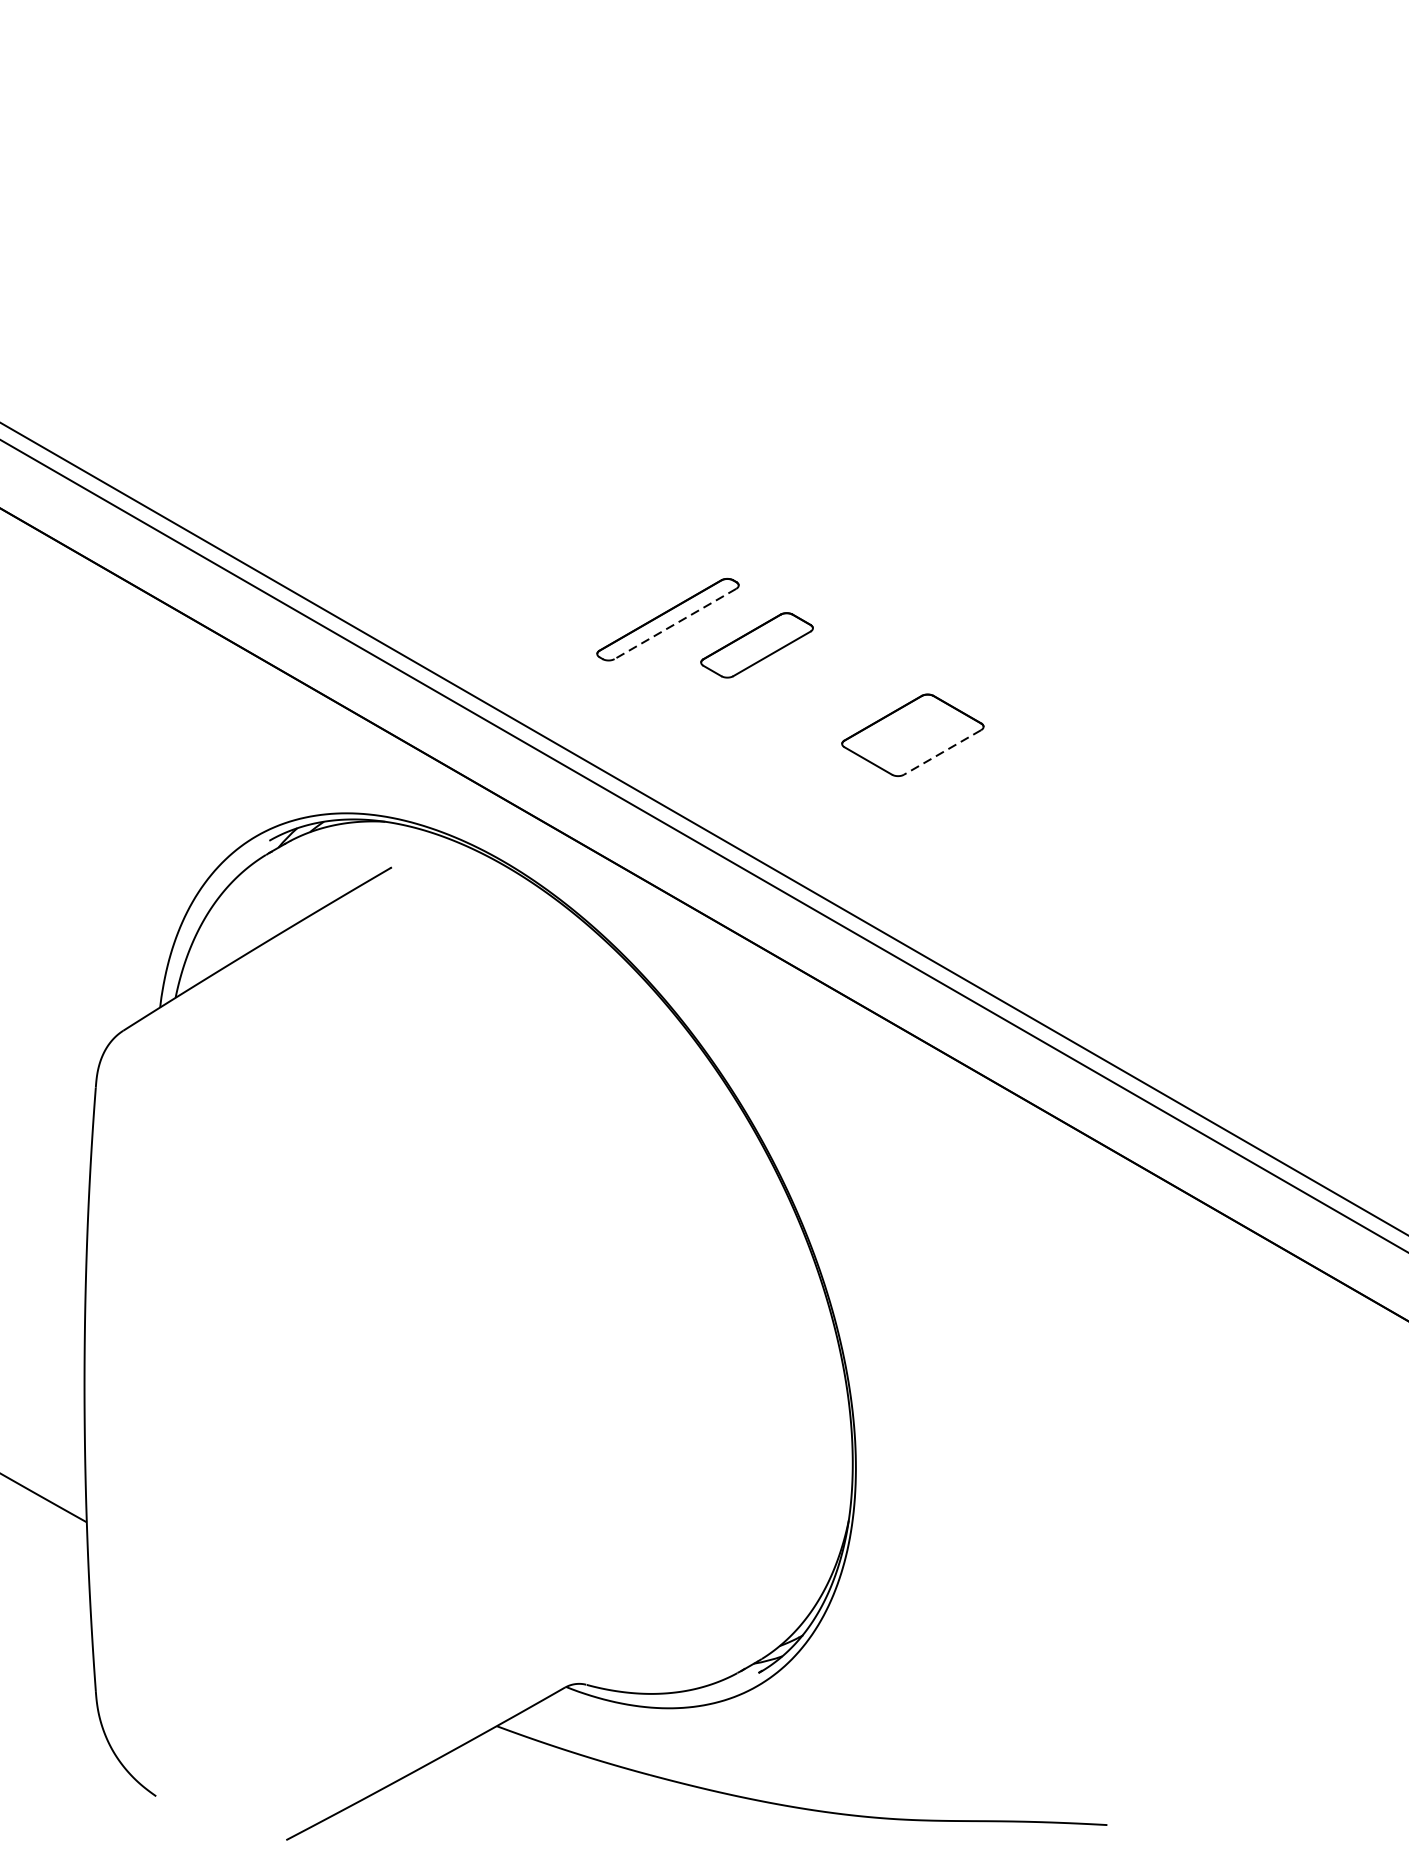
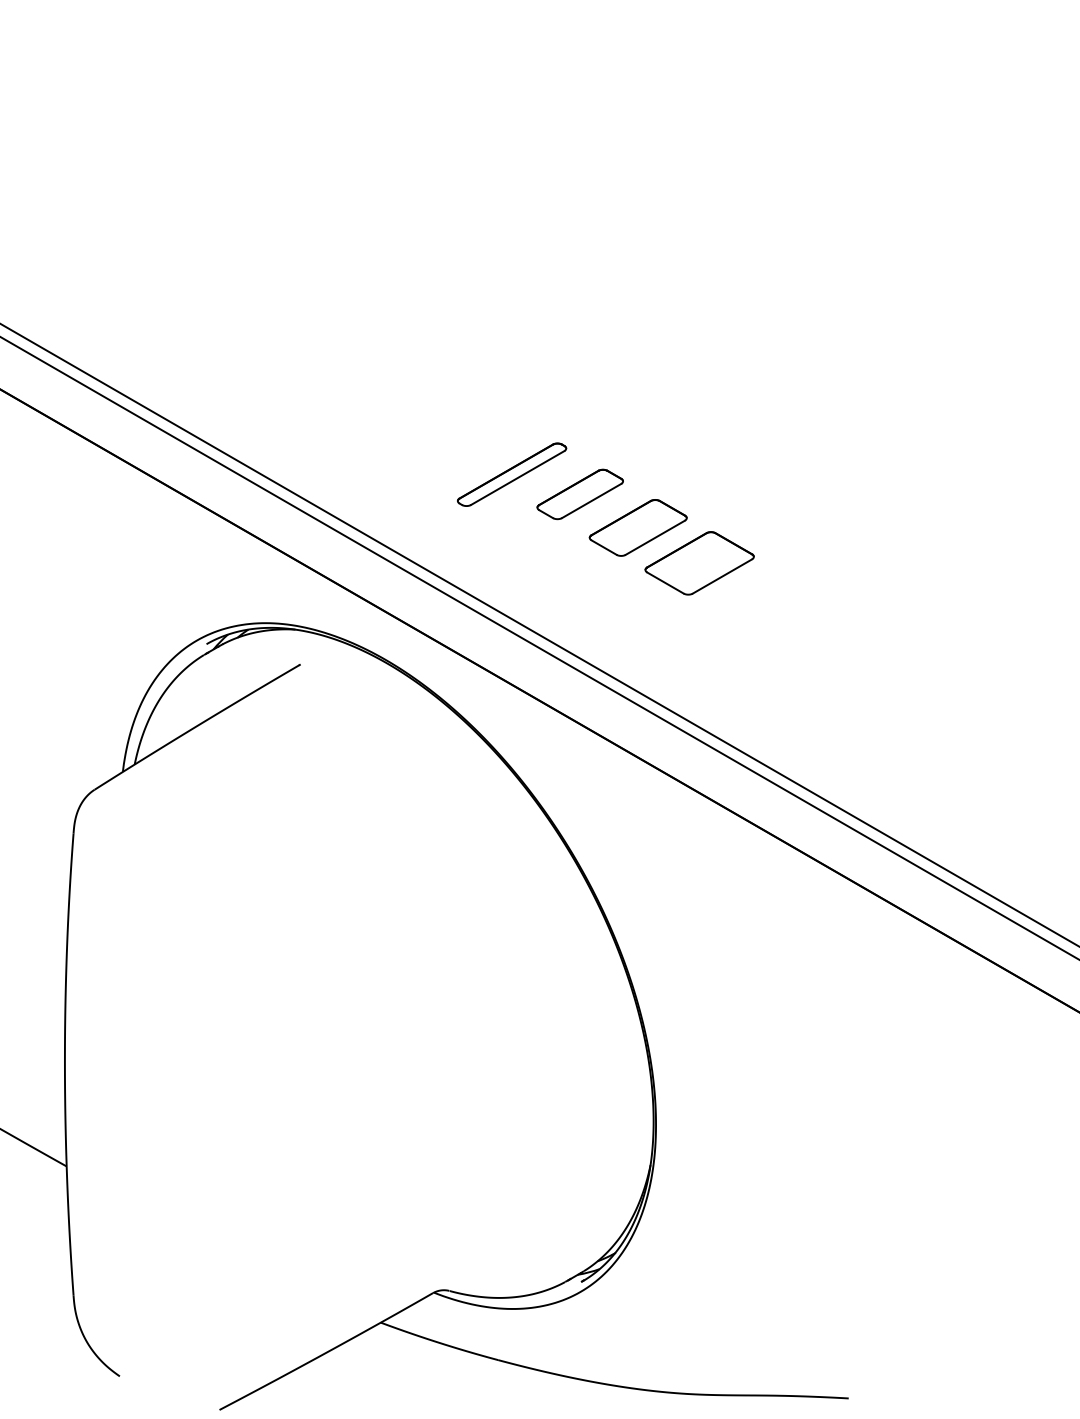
line: (675, 624) -> (517, 478), dashed -> solid
part: (831, 688) -> (637, 527), added
line: (941, 752) -> (721, 576), dashed -> solid

